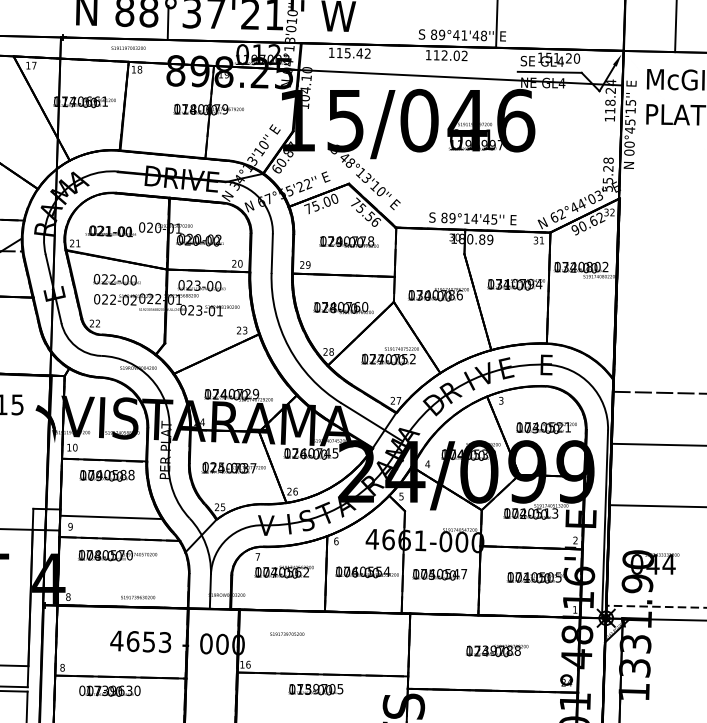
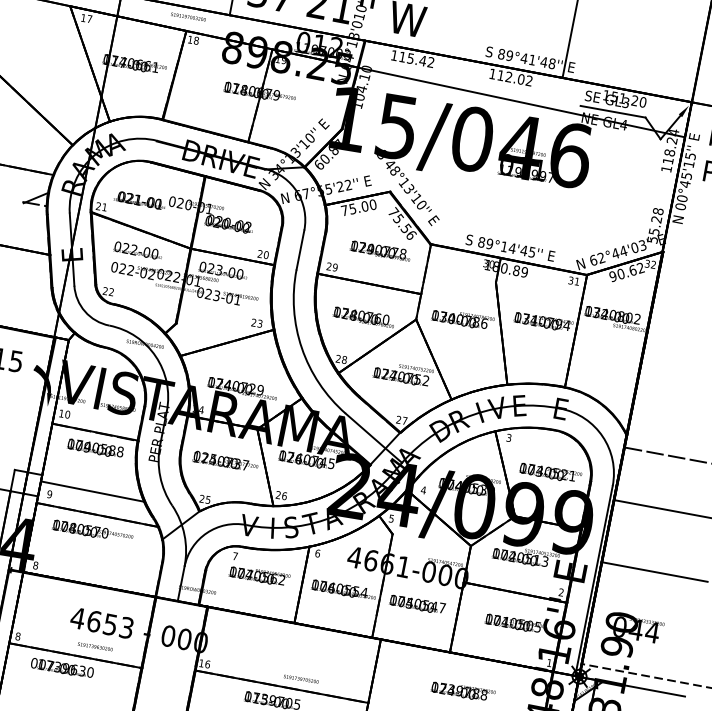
text: (560, 61) -> (625, 102), GL4 -> GL3
text: (138, 597) -> (95, 646), moved
text: (287, 633) -> (301, 678), moved

